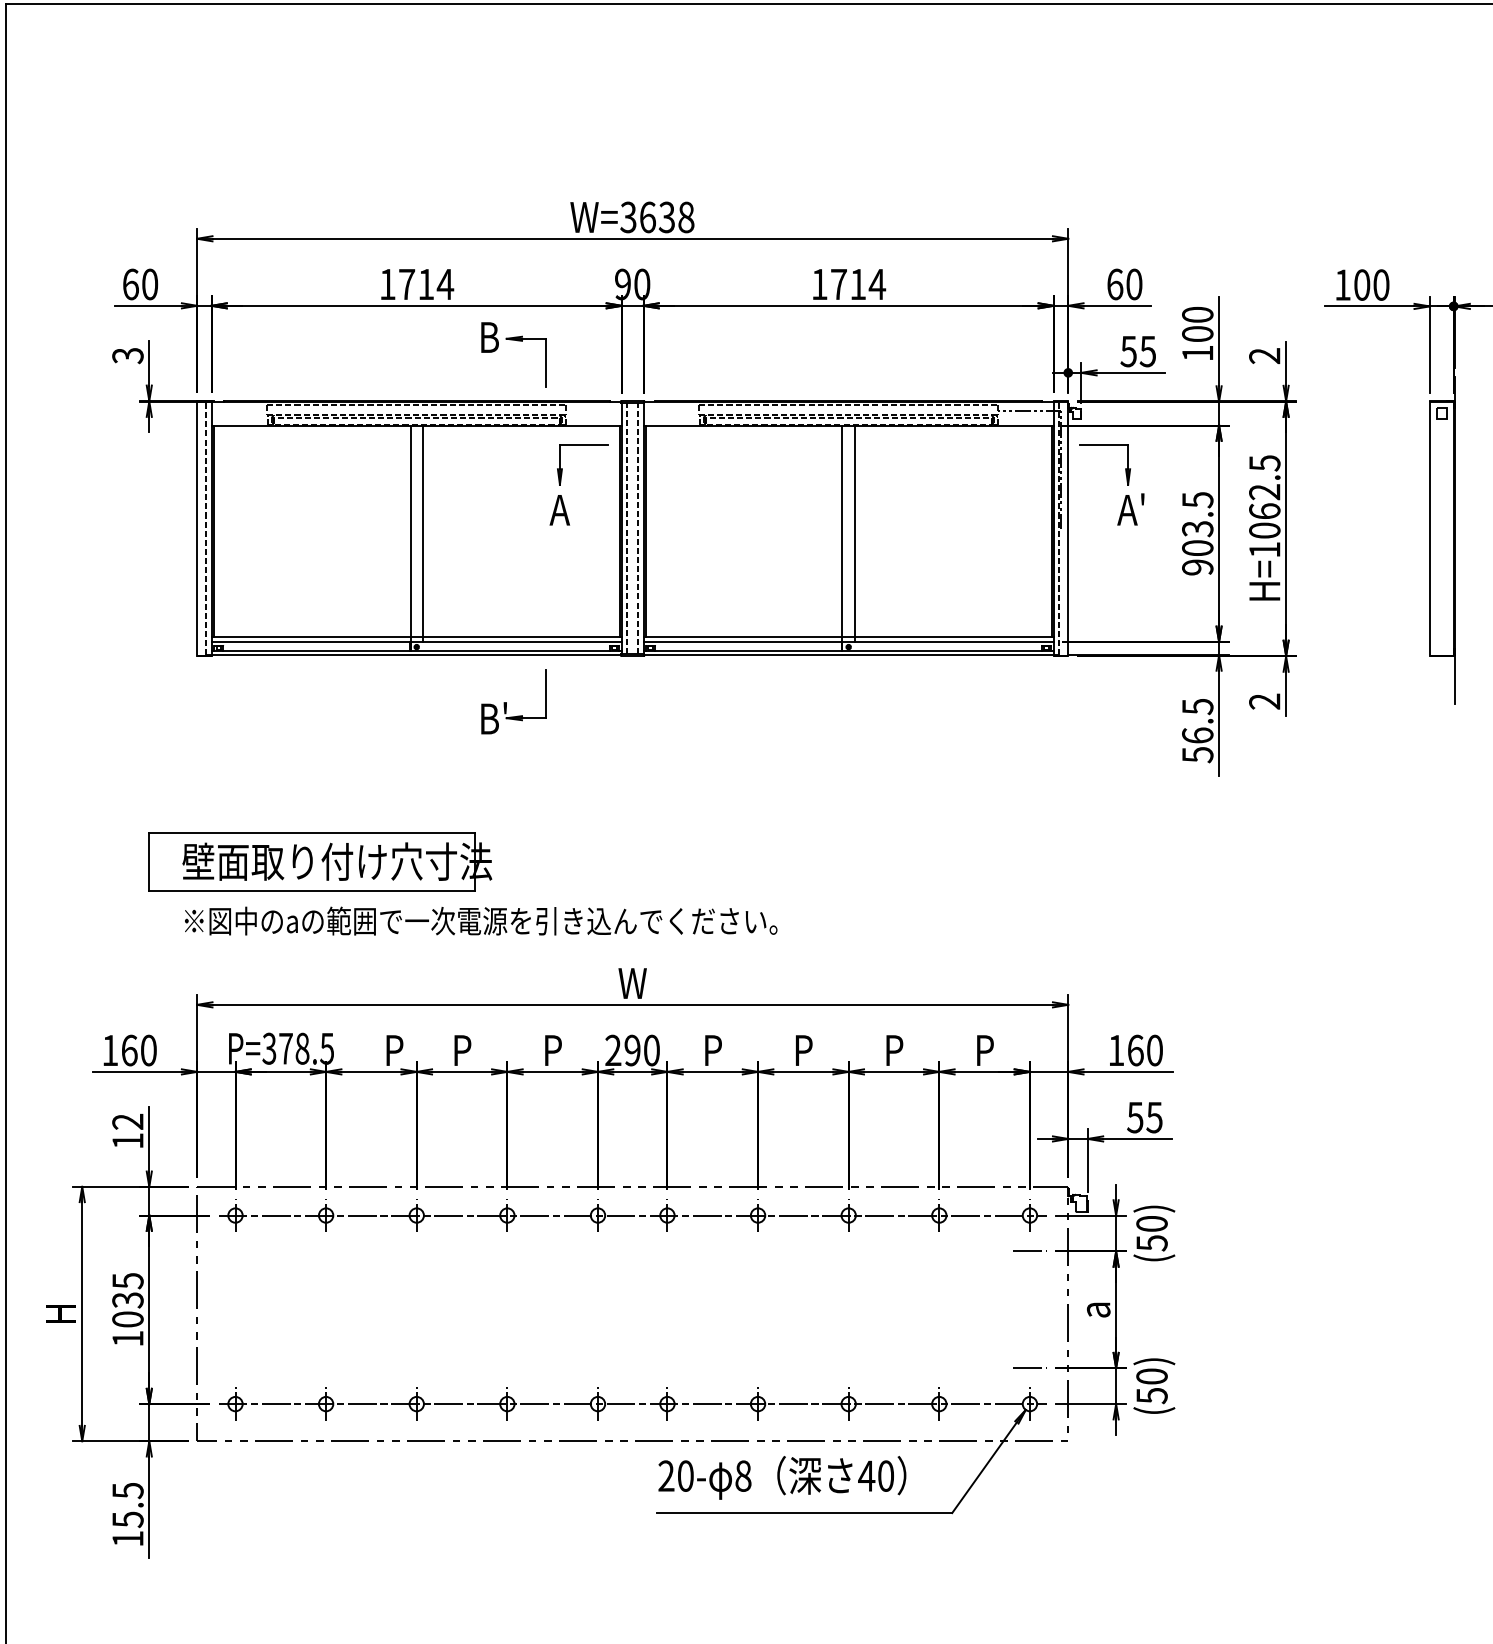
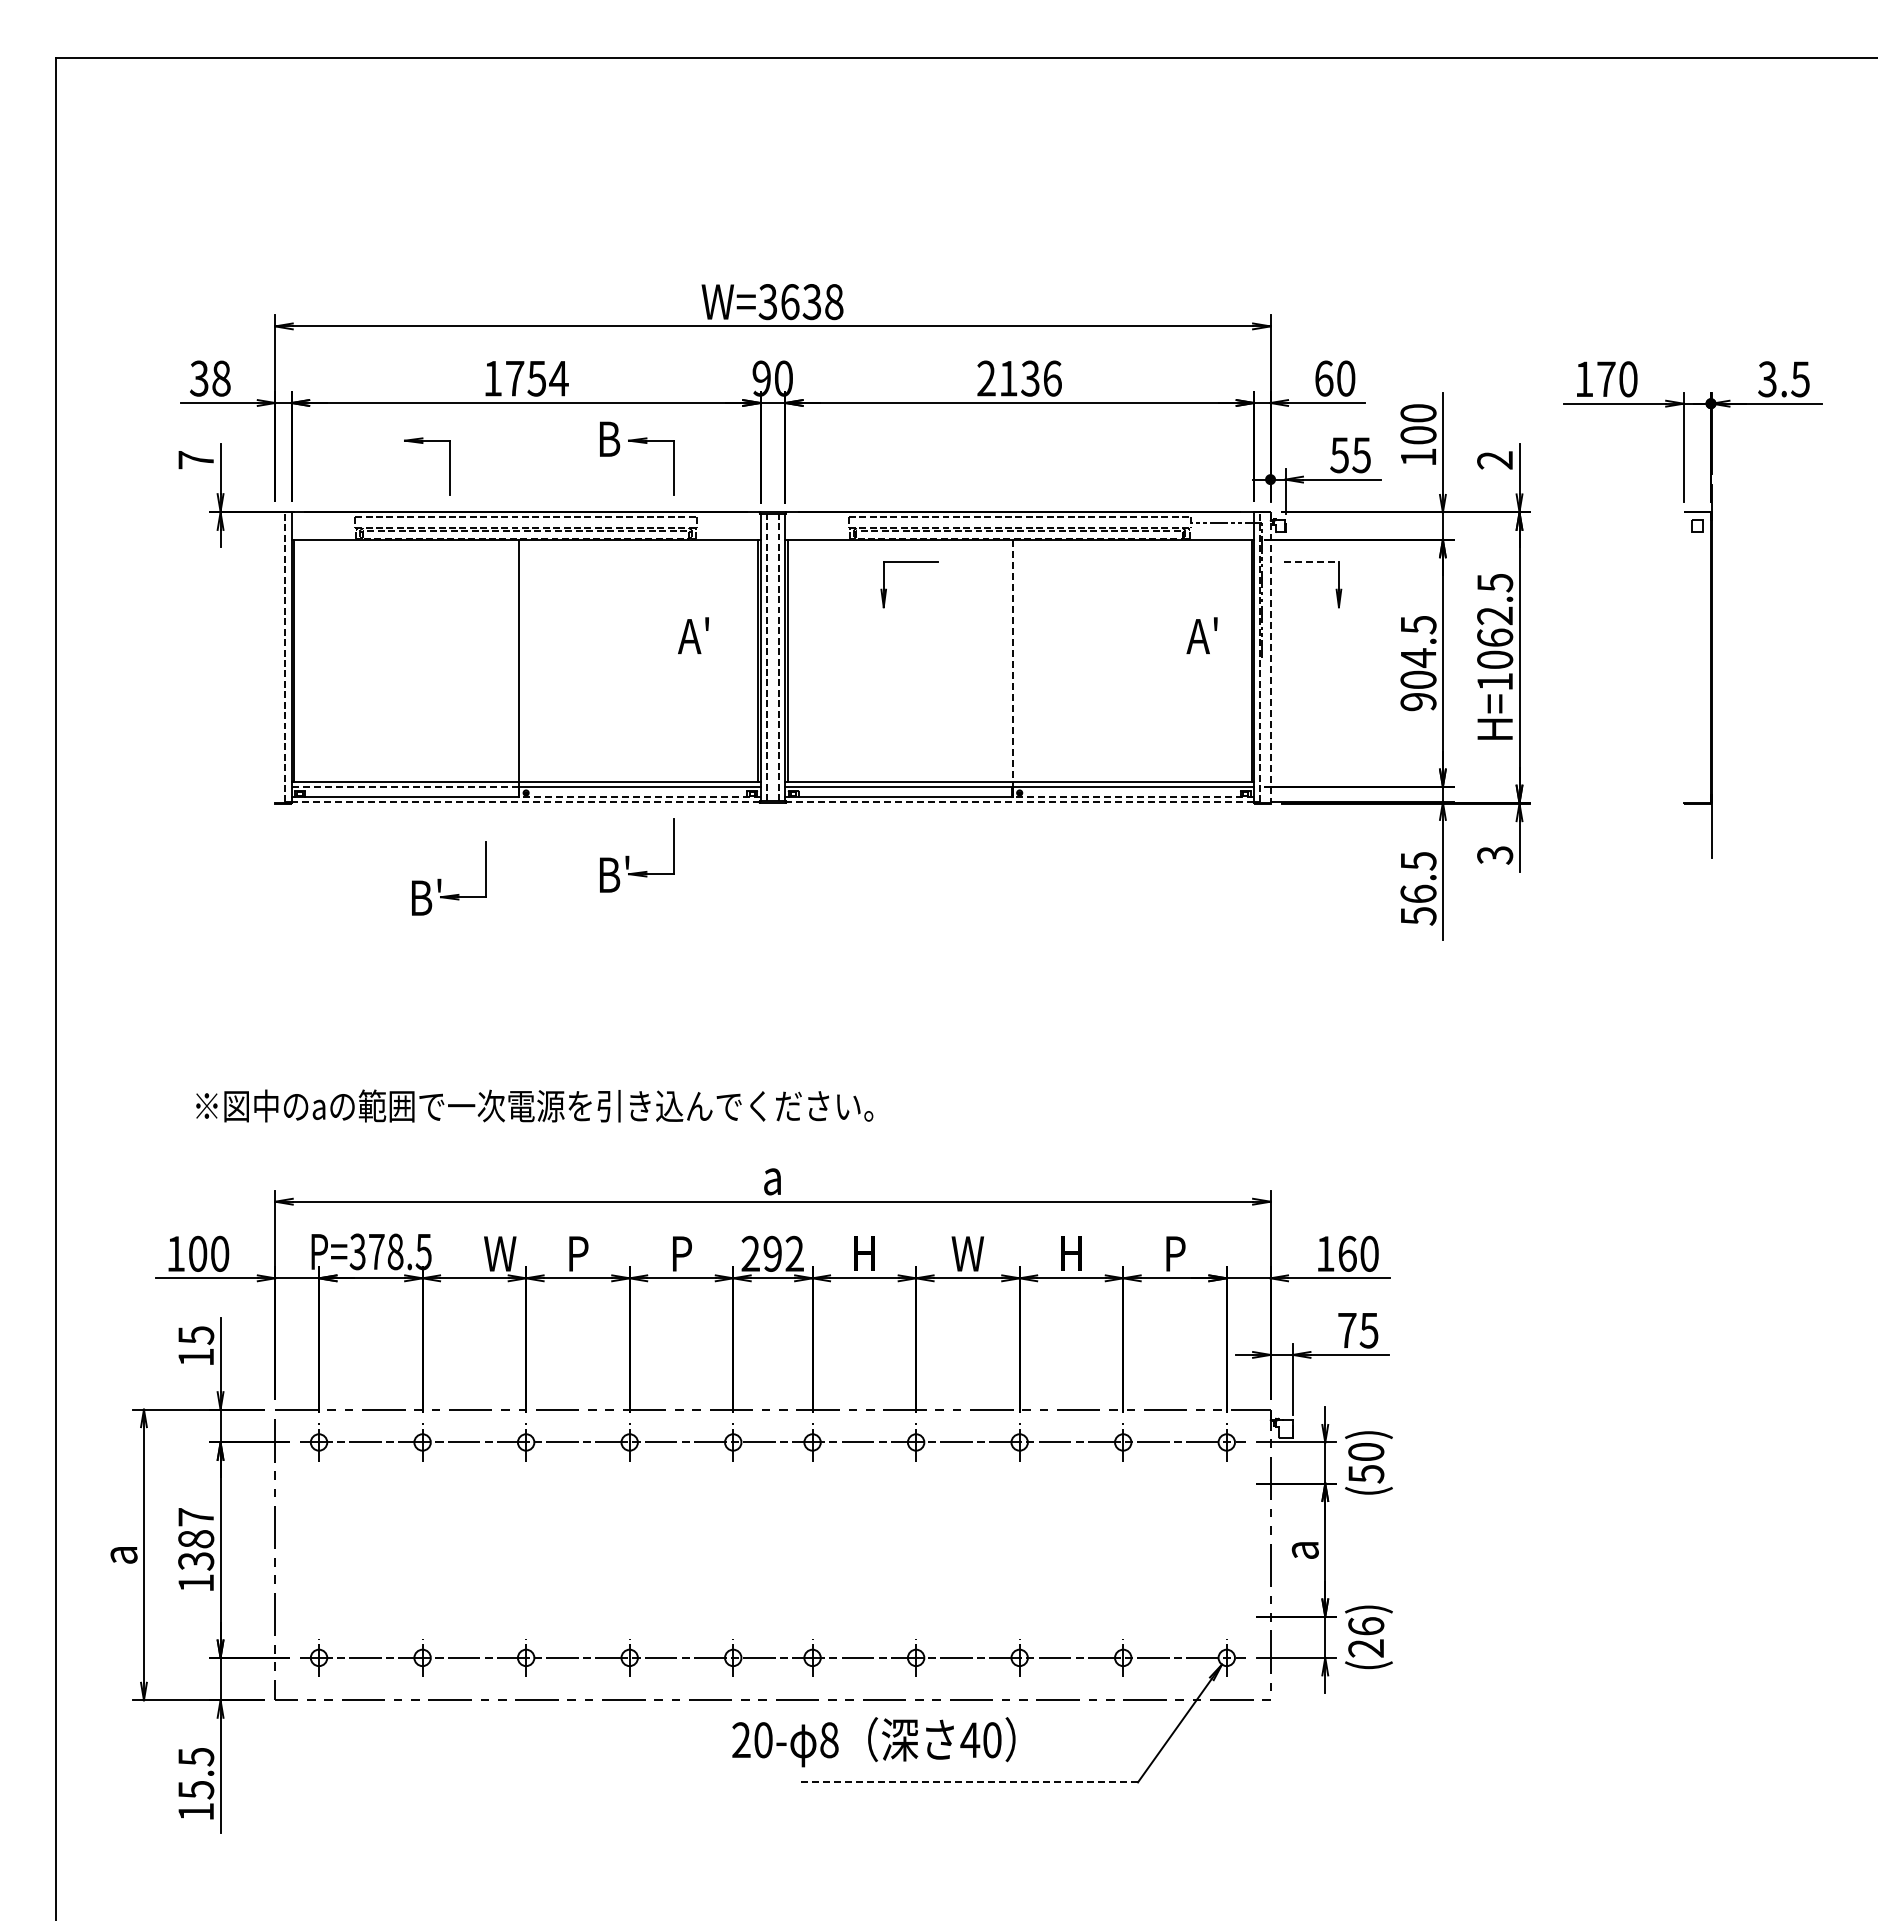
text: (140, 284) -> (210, 378), 60 -> 38
text: (425, 284) -> (536, 378), 1714 -> 1754
text: (848, 284) -> (1019, 378), 1714 -> 2136
text: (1362, 285) -> (1606, 379), 100 -> 170
text: (128, 356) -> (196, 460), 3 -> 7
part: (349, 361) -> (449, 466), added
part: (582, 445) -> (909, 562), moved
line: (1104, 445) -> (1312, 562), solid -> dashed
text: (574, 498) -> (706, 623), A -> A'
text: (1130, 509) -> (1201, 635), moved
line: (197, 528) -> (275, 657), removed
line: (1429, 528) -> (1683, 657), removed
line: (1068, 529) -> (1270, 658), solid -> dashed
text: (1197, 529) -> (1418, 658), 903.5 -> 904.5
line: (423, 532) -> (533, 662), removed
line: (854, 532) -> (1026, 662), removed
line: (842, 533) -> (1012, 663), solid -> dashed
line: (311, 641) -> (405, 786), solid -> dashed
line: (515, 650) -> (639, 796), solid -> dashed
line: (948, 650) -> (1133, 796), solid -> dashed
line: (416, 655) -> (525, 802), solid -> dashed
line: (848, 655) -> (1019, 802), solid -> dashed
text: (1265, 701) -> (1495, 855), 2 -> 3
part: (342, 722) -> (441, 879), added
part: (320, 862) -> (416, 1038), removed
text: (480, 920) -> (534, 1105), moved
text: (632, 983) -> (772, 1177), W -> a
text: (129, 1050) -> (198, 1253), 160 -> 100
text: (394, 1050) -> (500, 1253), P -> W
text: (651, 1050) -> (794, 1253), 290 -> 292
text: (712, 1050) -> (864, 1253), P -> H
text: (803, 1050) -> (967, 1253), P -> W
text: (894, 1050) -> (1071, 1253), P -> H
text: (1134, 1117) -> (1346, 1330), 55 -> 75
text: (128, 1121) -> (196, 1335), 12 -> 15
line: (1029, 1251) -> (1226, 1483), removed
text: (128, 1300) -> (196, 1539), 1035 -> 1387
text: (60, 1313) -> (119, 1554), H -> a
line: (1029, 1367) -> (1226, 1616), removed
text: (1152, 1386) -> (1366, 1637), (50) -> (26)
text: (782, 1478) -> (873, 1742), moved
line: (804, 1513) -> (969, 1782), solid -> dashed

